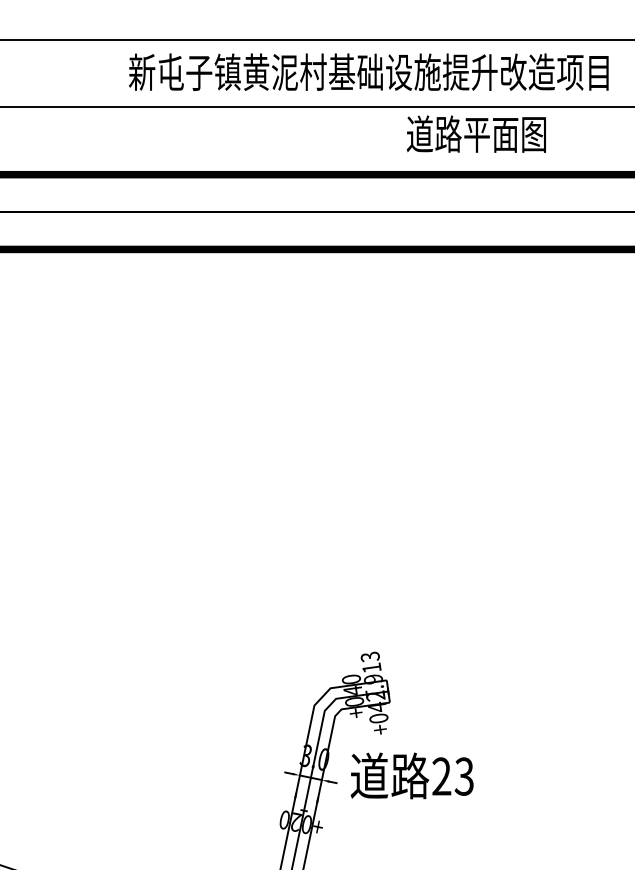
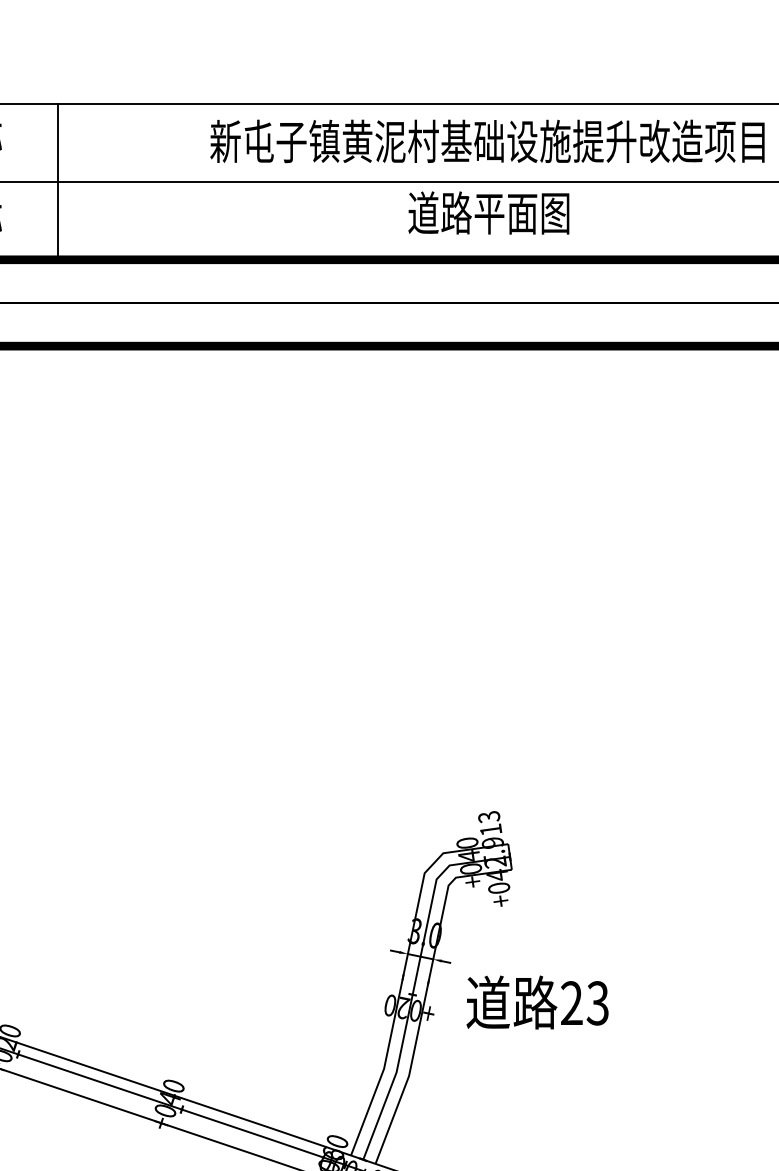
text: (476, 133) -> (488, 212), moved
text: (412, 775) -> (537, 1002), moved

